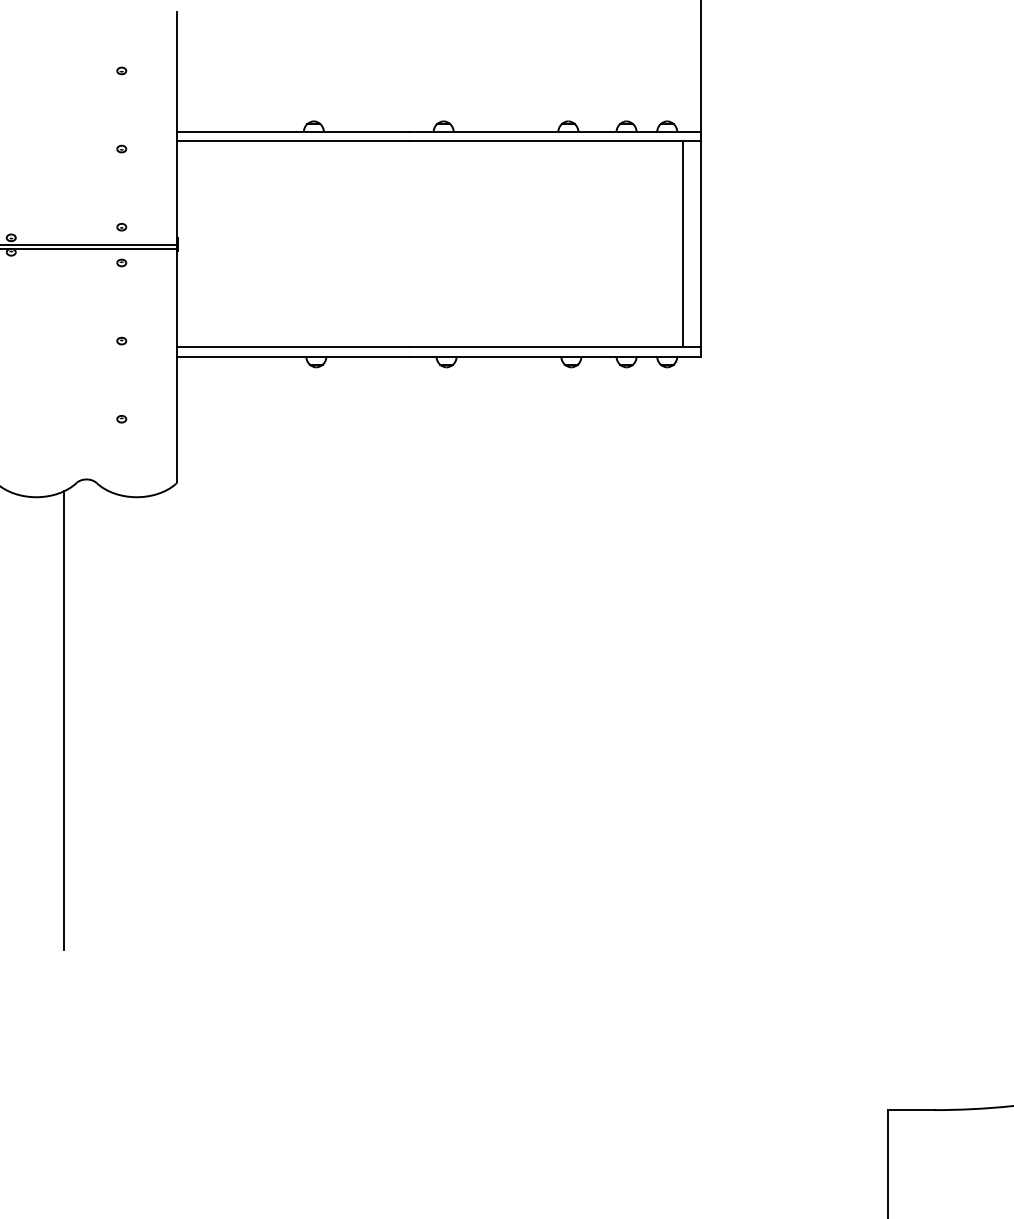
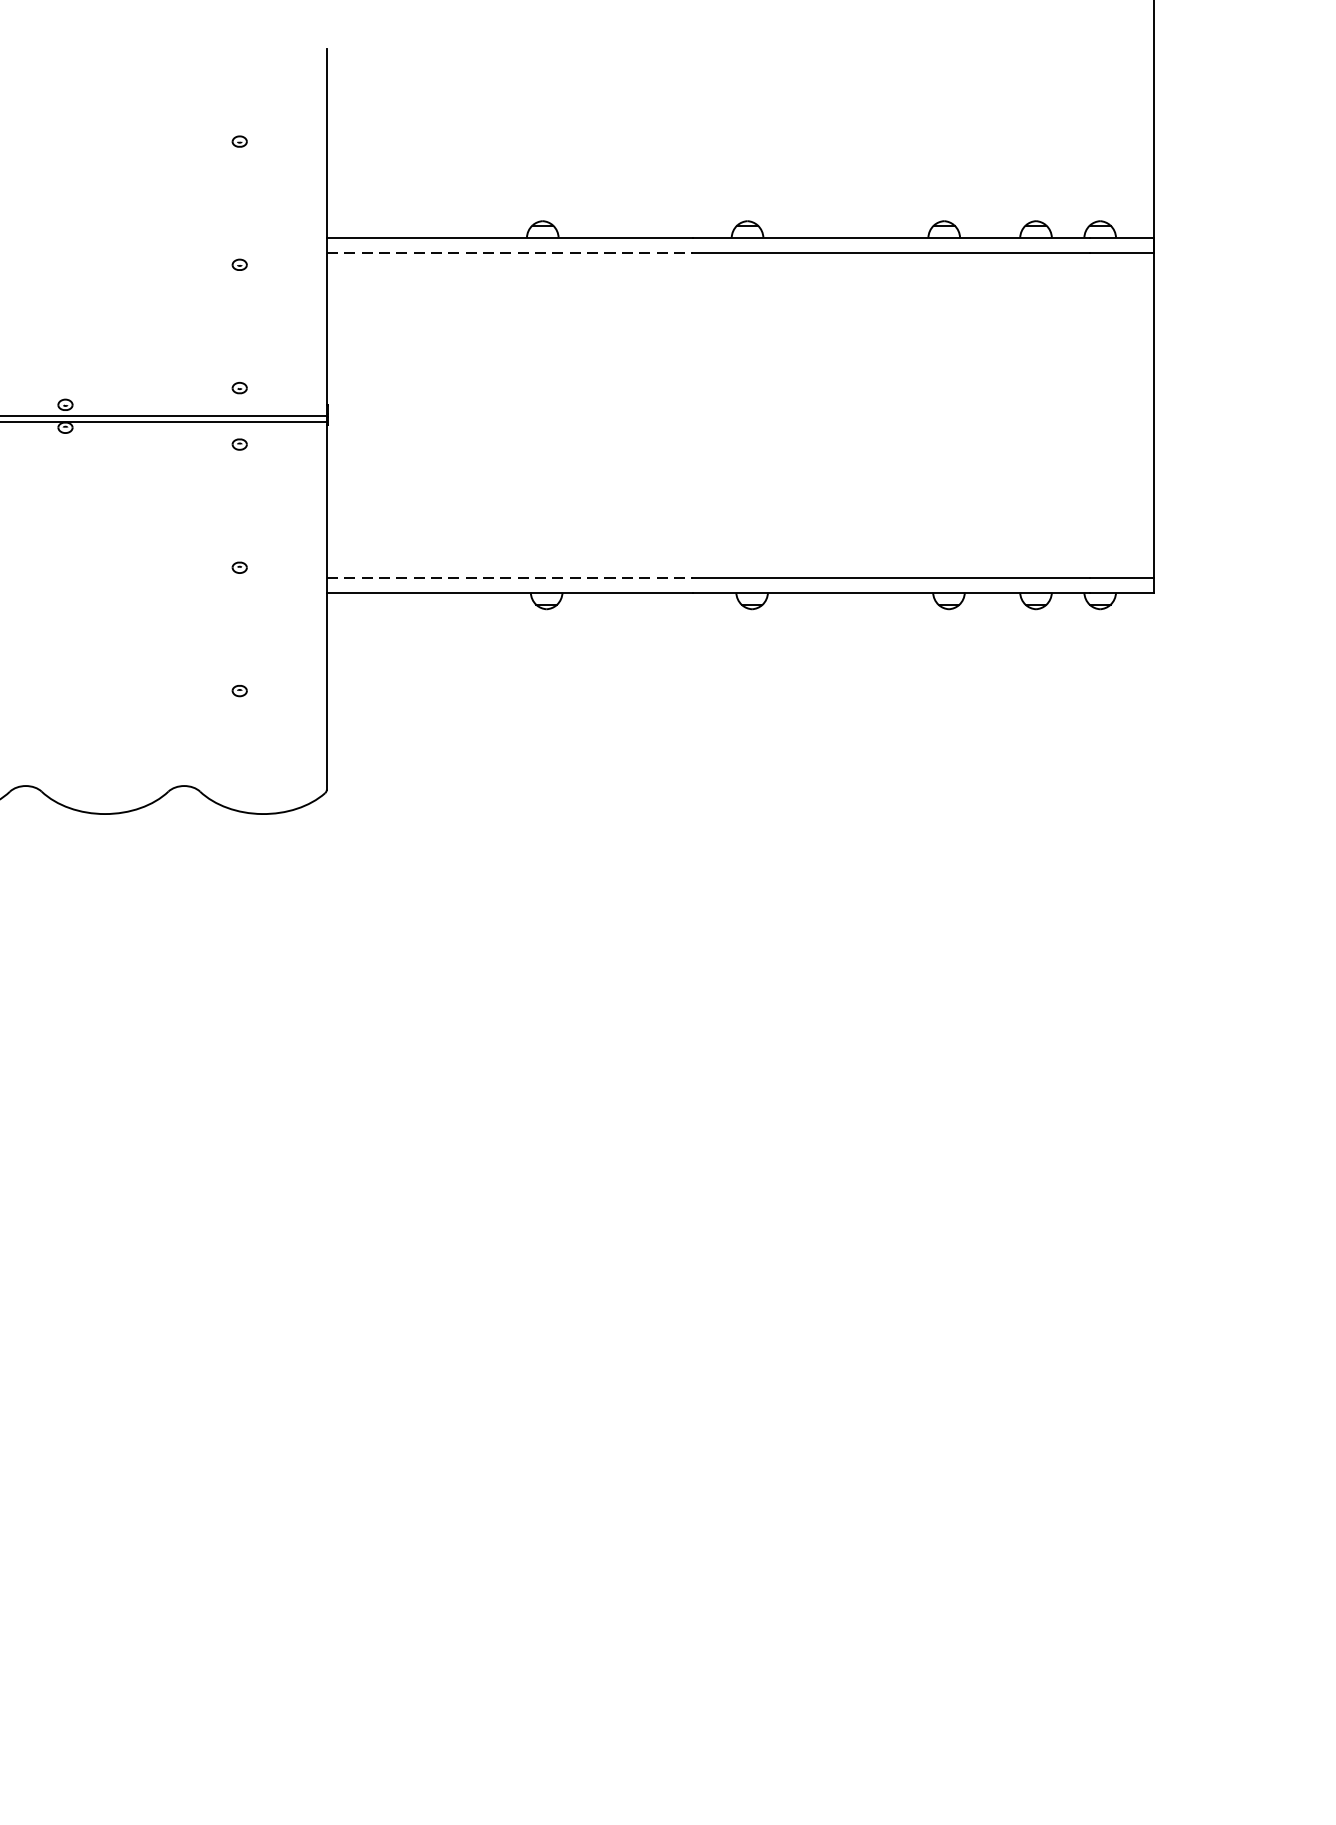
line: (293, 141) -> (510, 252), solid -> dashed
line: (683, 244) -> (1125, 415), removed
line: (293, 347) -> (510, 577), solid -> dashed
line: (64, 720) -> (149, 1166), removed

